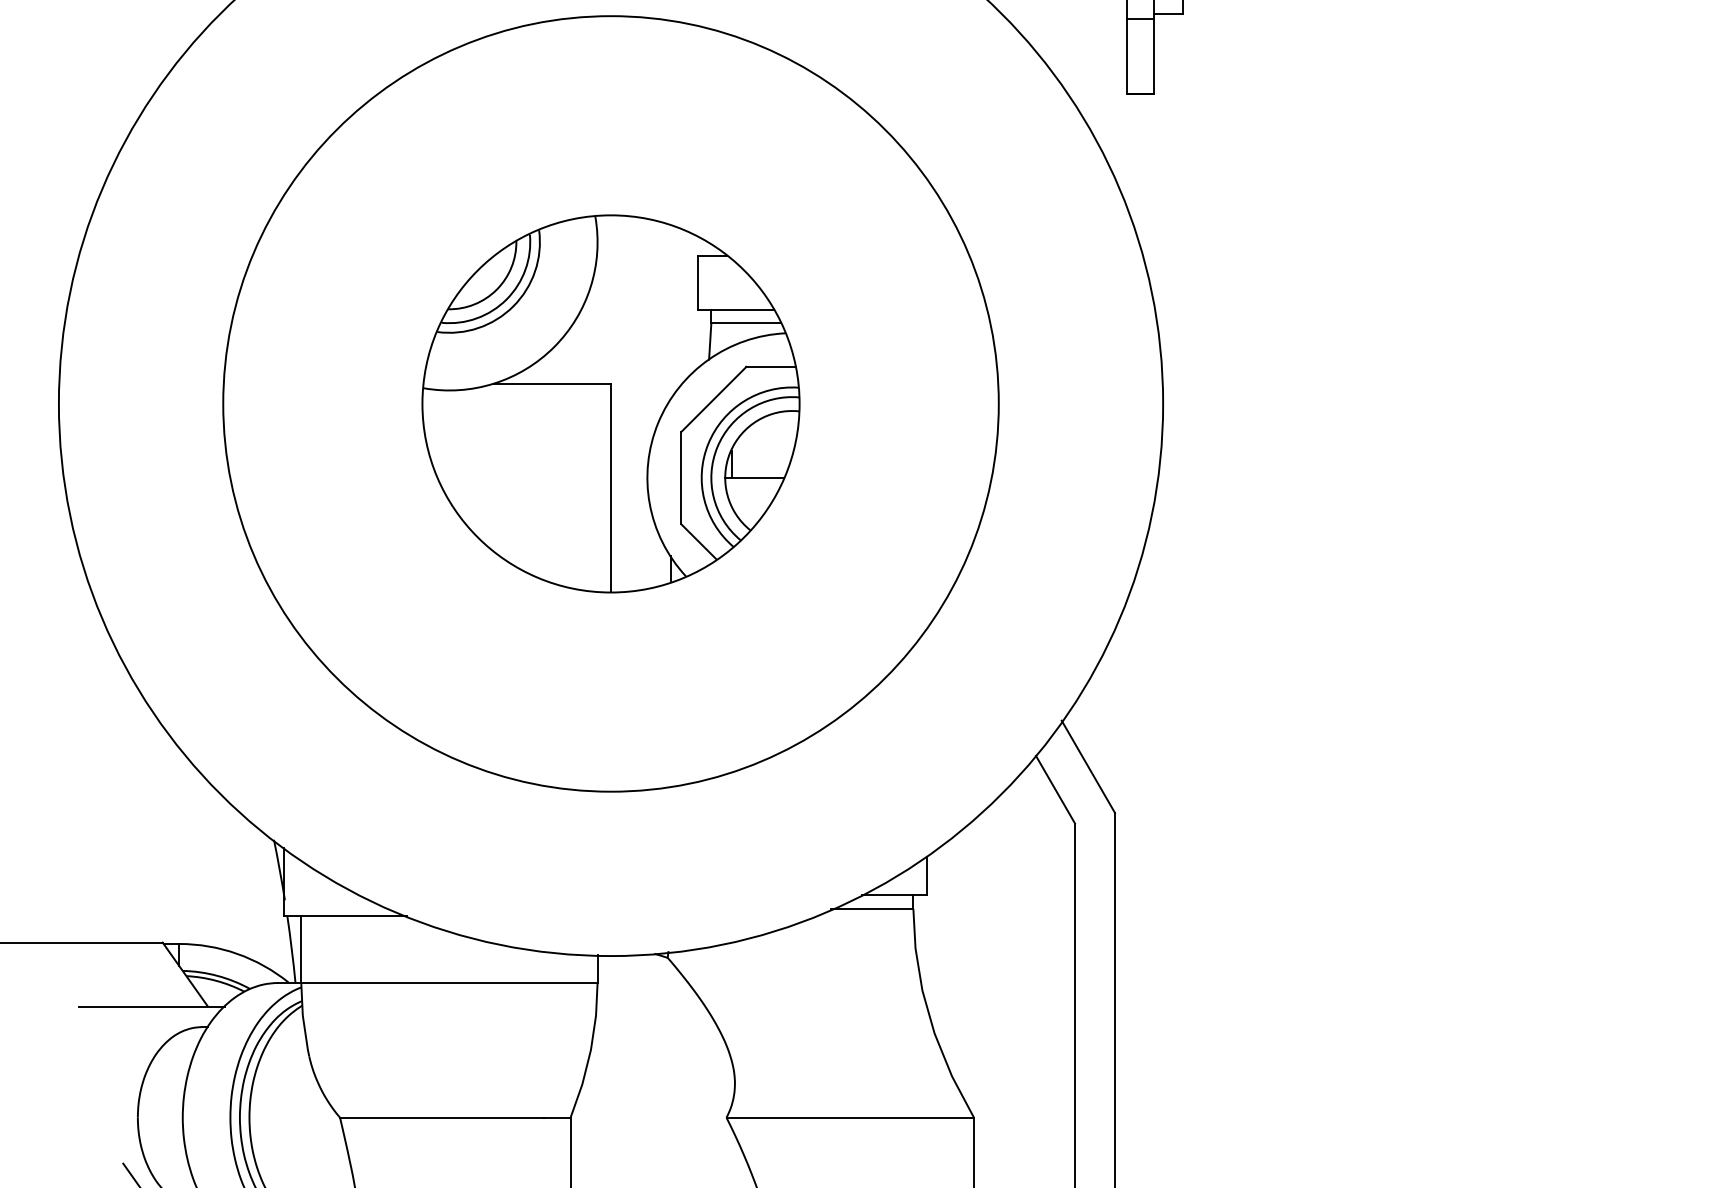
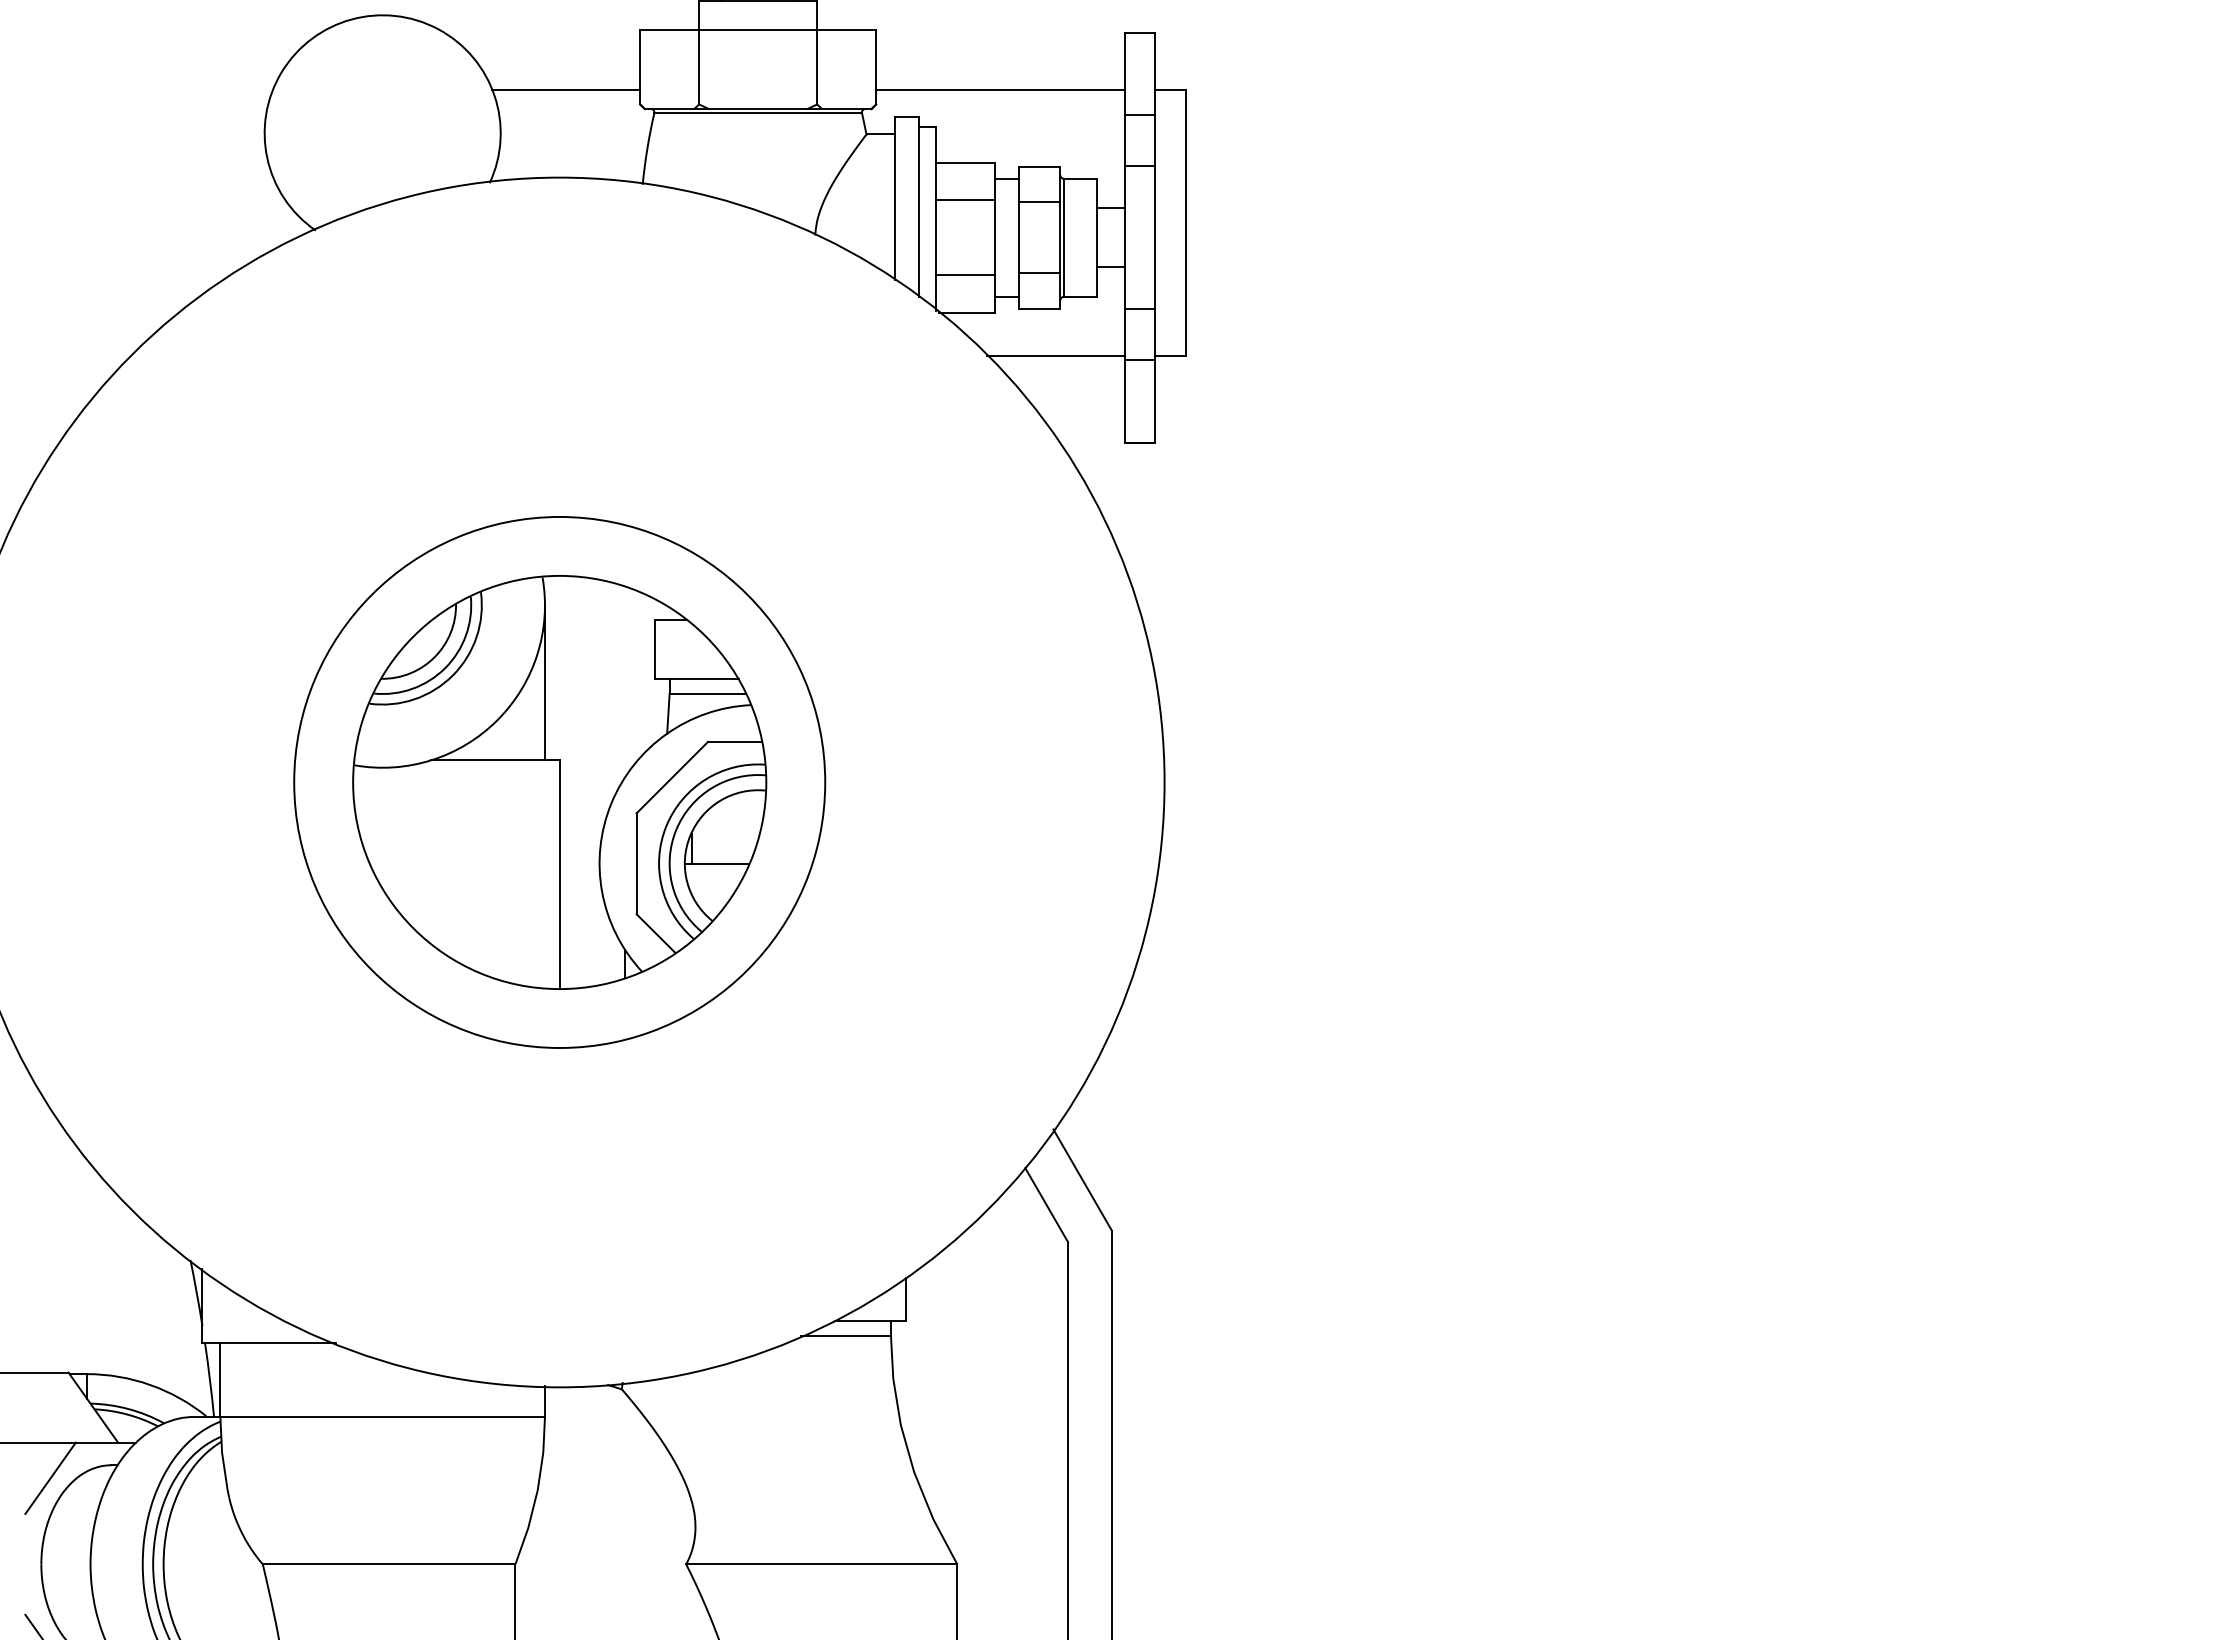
line: (1063, 14) -> (1055, 355), added
line: (597, 312) -> (544, 682), added
circle: (610, 403) -> (559, 782), size x0.62
line: (146, 1038) -> (50, 1477), added

